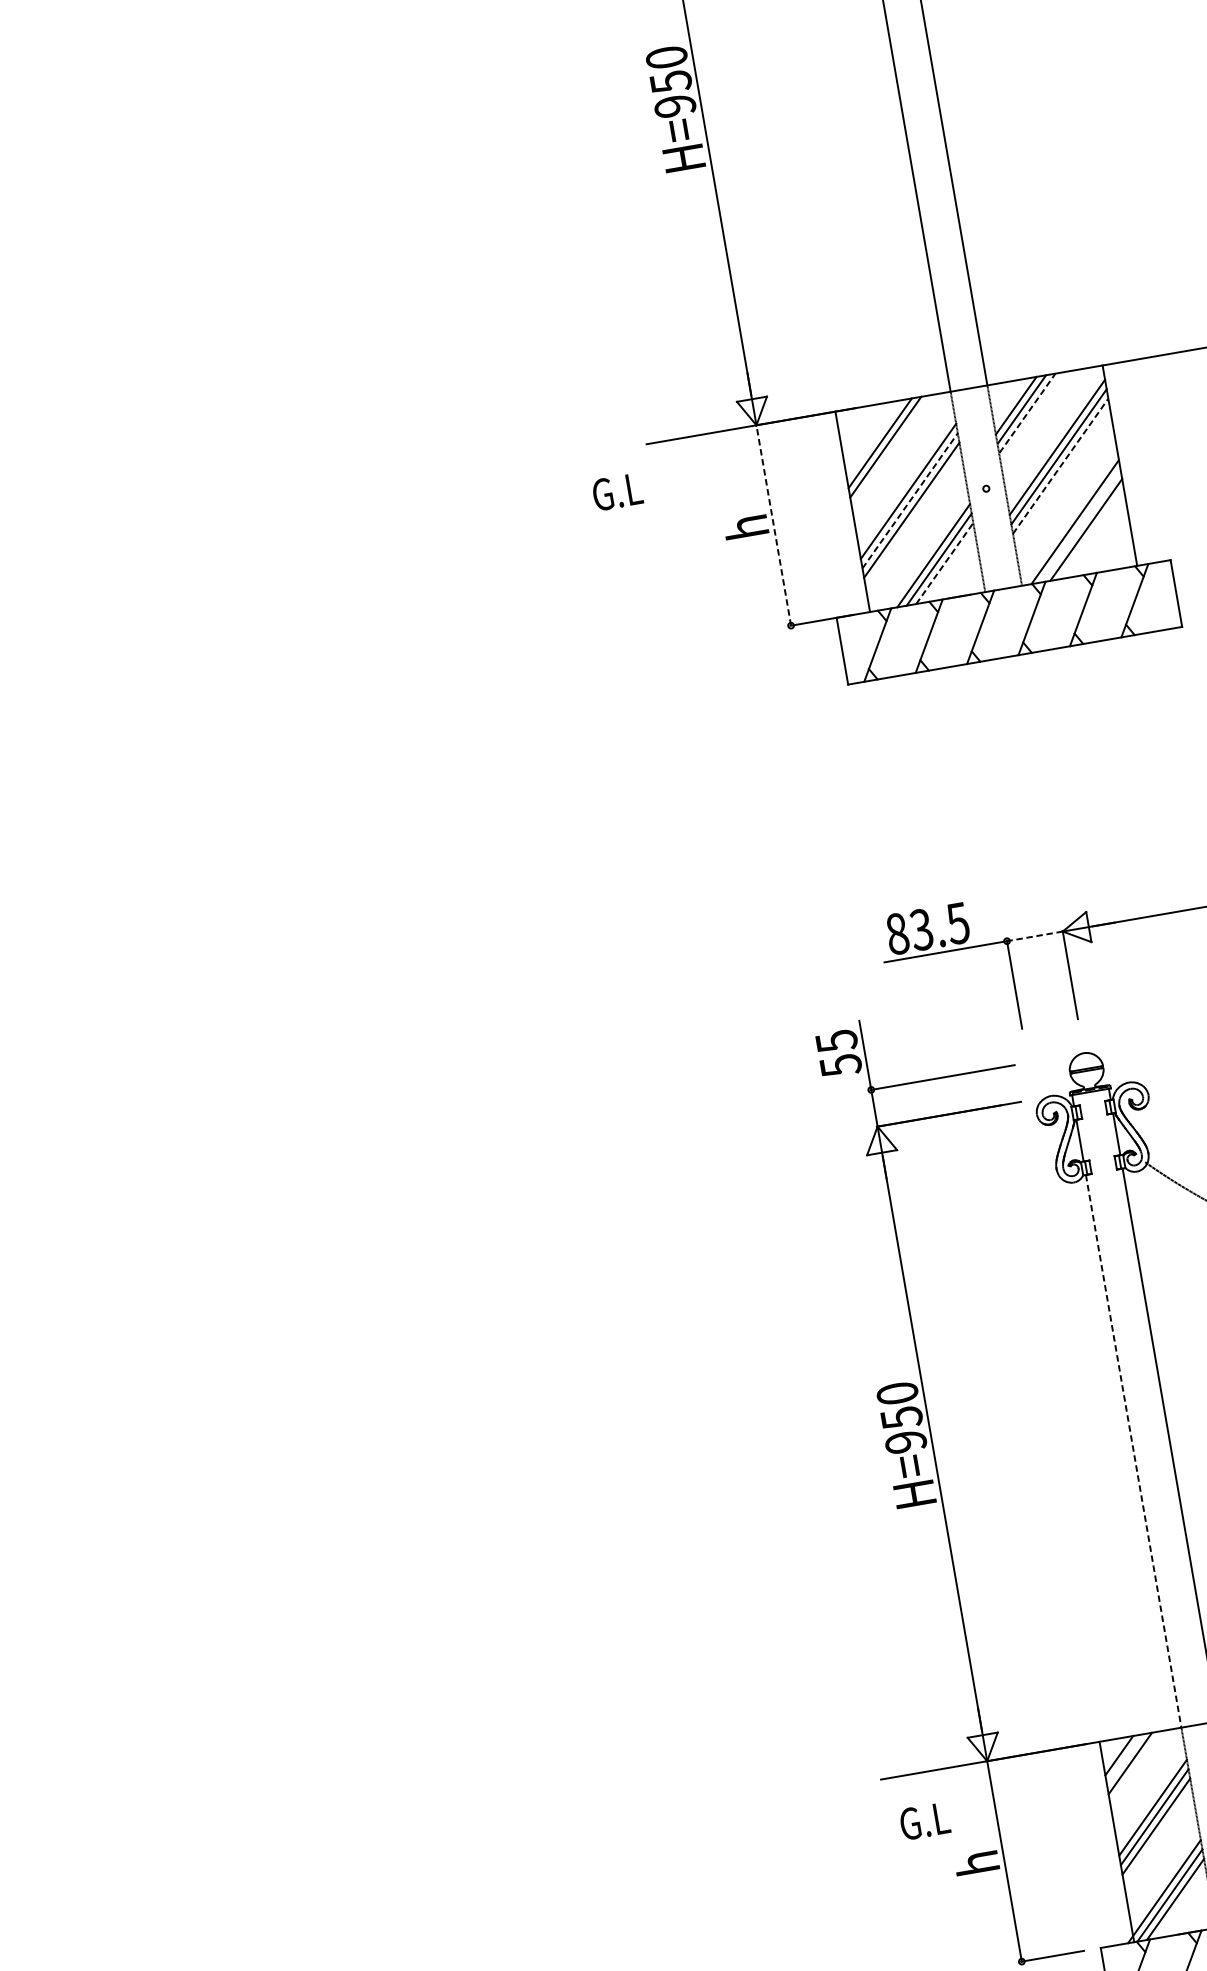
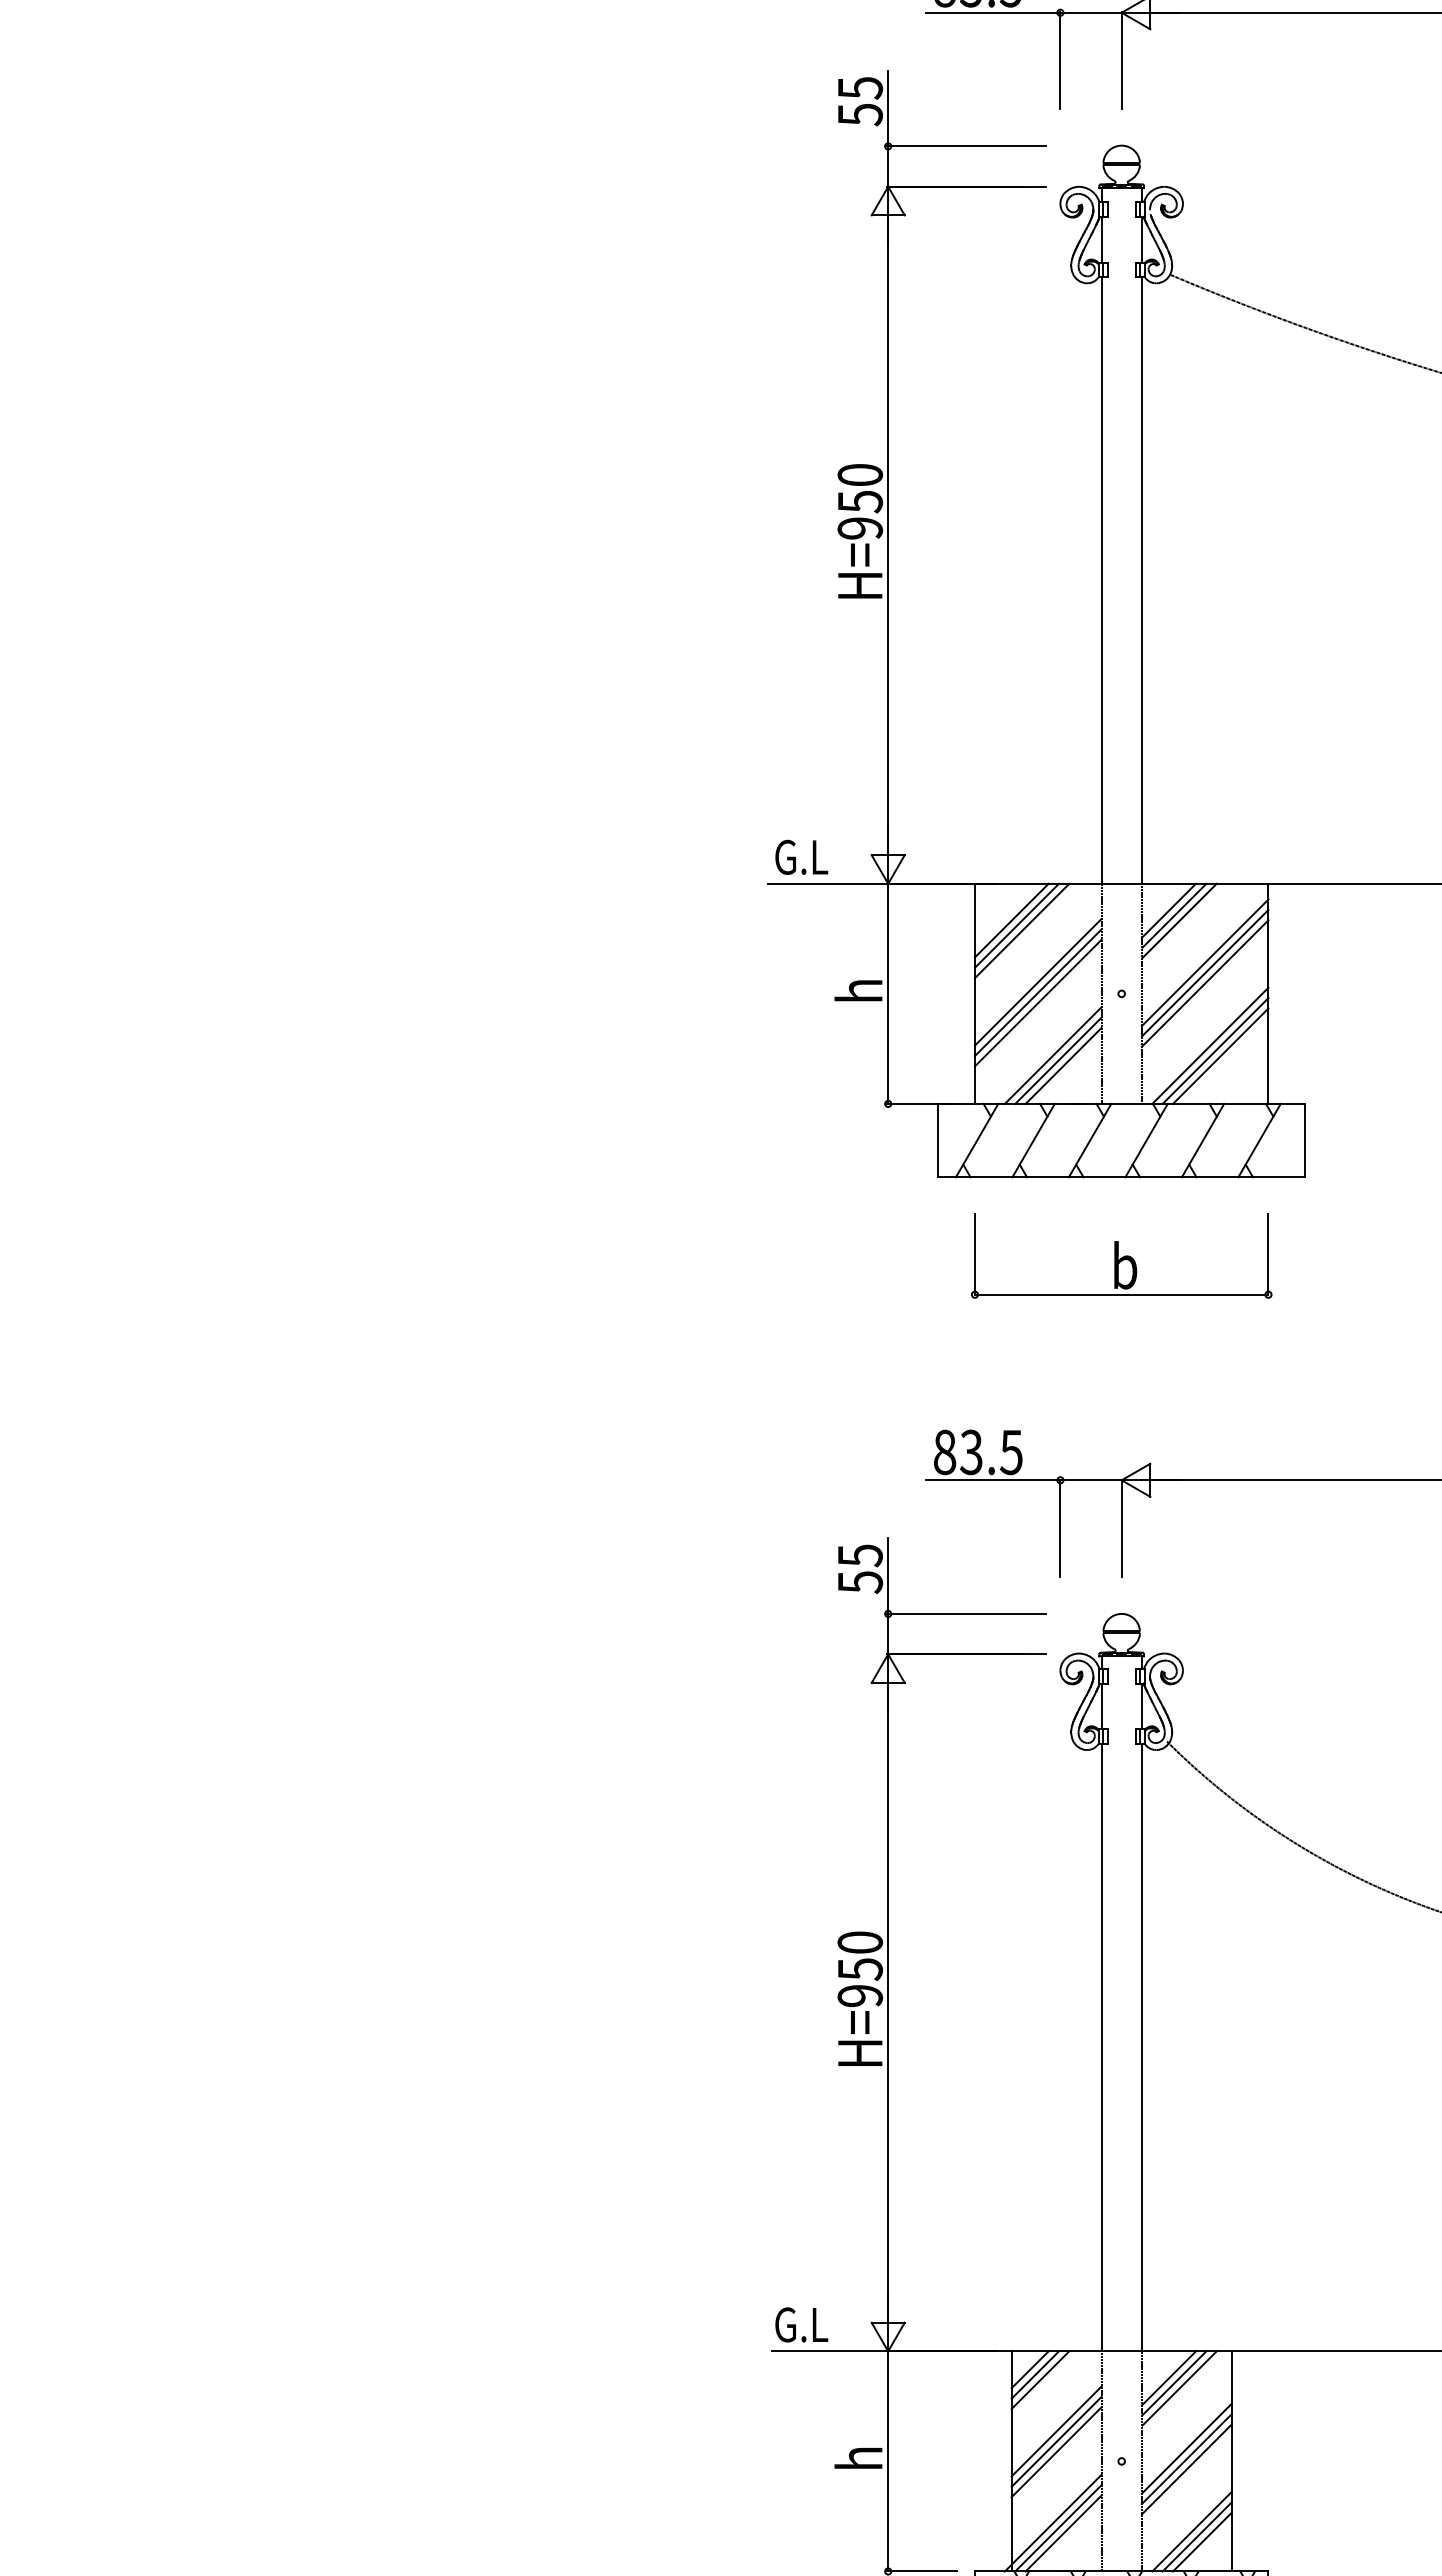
line: (1027, 412) -> (1179, 920), dashed -> solid
line: (874, 439) -> (1011, 920), added
line: (1060, 466) -> (1205, 983), dashed -> solid
text: (617, 491) -> (801, 856), moved
line: (910, 500) -> (1038, 992), dashed -> solid
line: (773, 525) -> (888, 993), dashed -> solid
line: (1080, 525) -> (1215, 1050), added
line: (944, 563) -> (1063, 1065), dashed -> solid
part: (1027, 726) -> (1121, 1255), added
line: (1035, 936) -> (1091, 1480), dashed -> solid
line: (1133, 1451) -> (1101, 2047), dashed -> solid
line: (1124, 1759) -> (1034, 2374), added
text: (924, 1820) -> (801, 2324), moved

